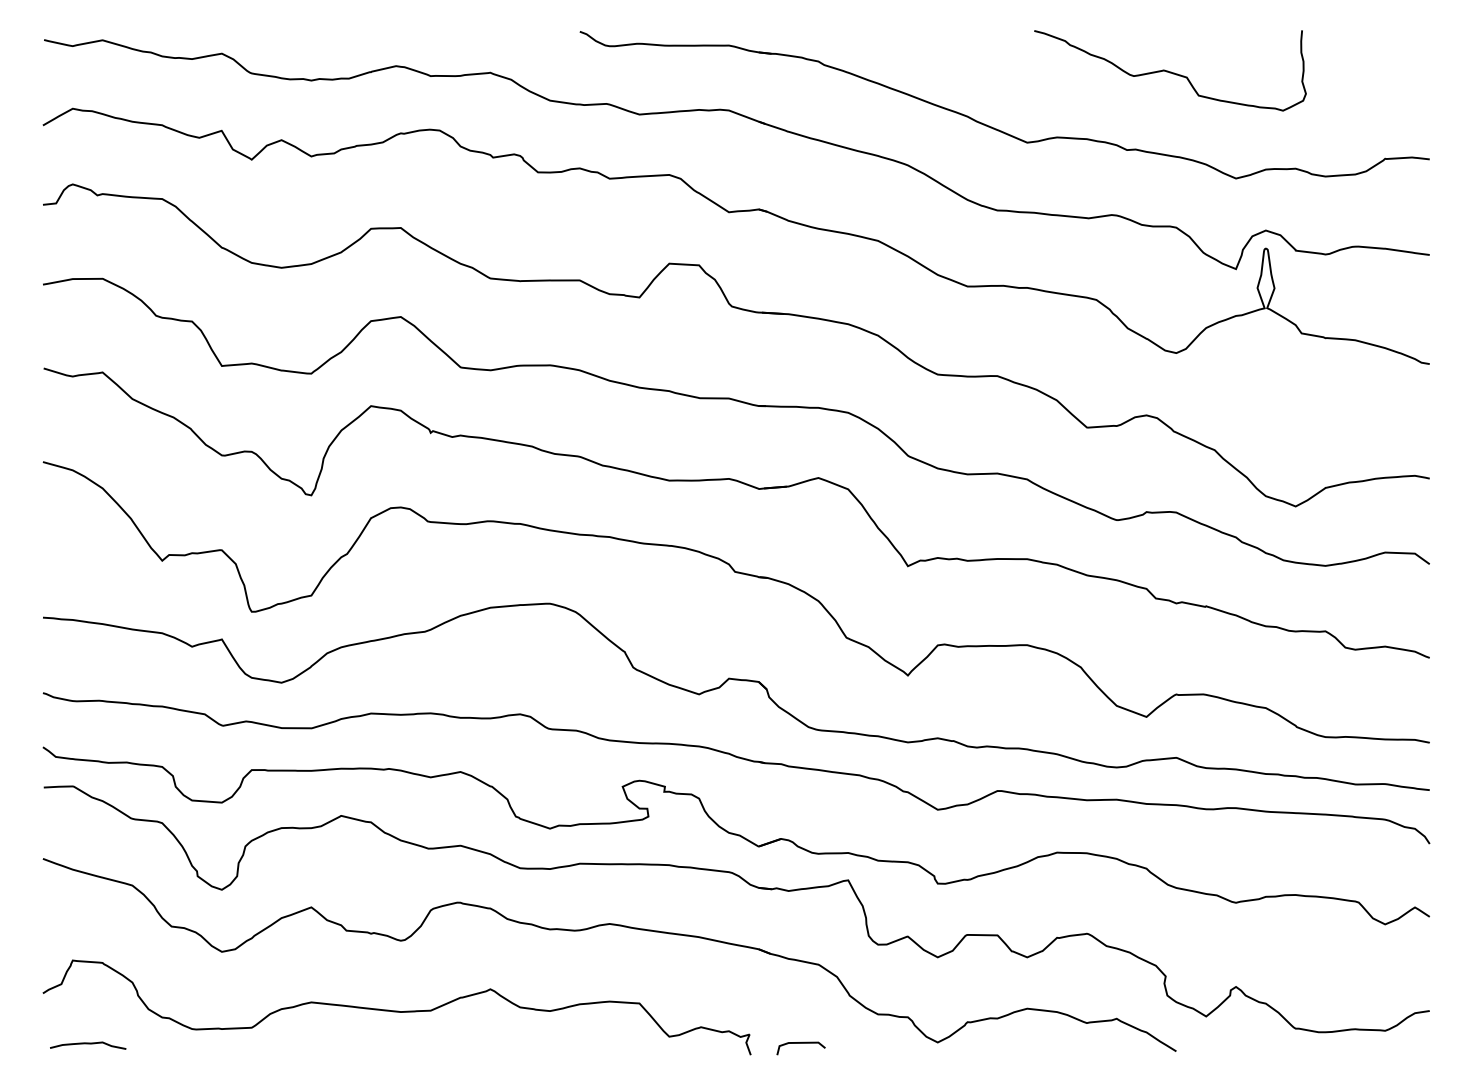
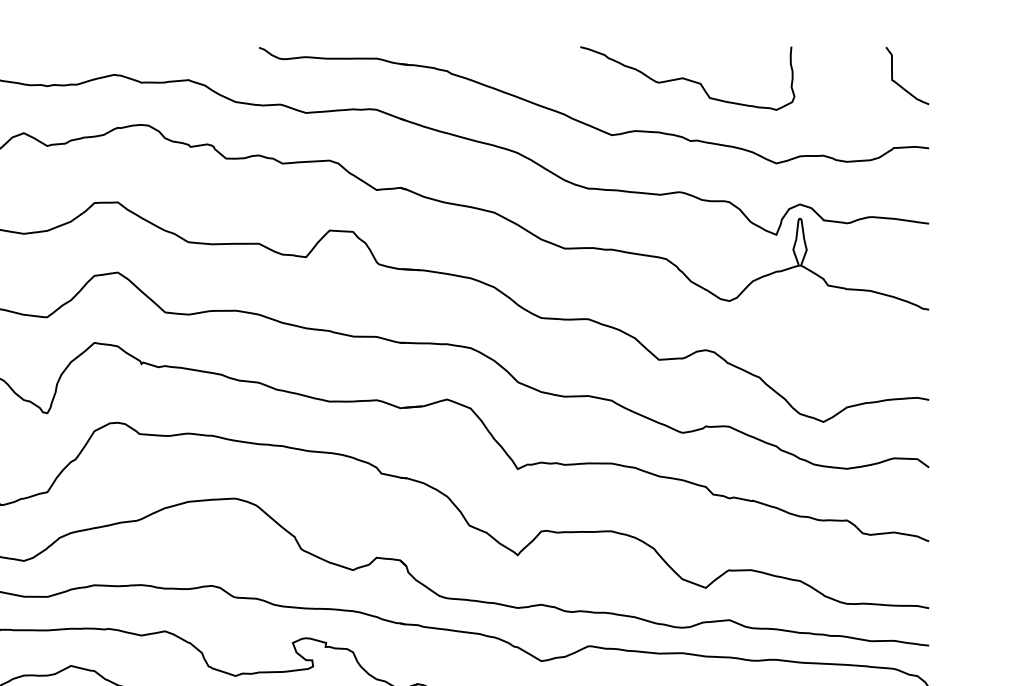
curve: (1170, 71) -> (687, 79), moved
curve: (1392, 78) -> (899, 84), added

